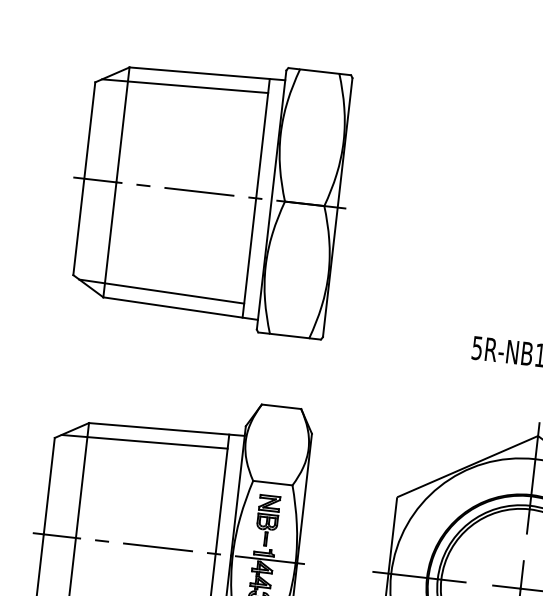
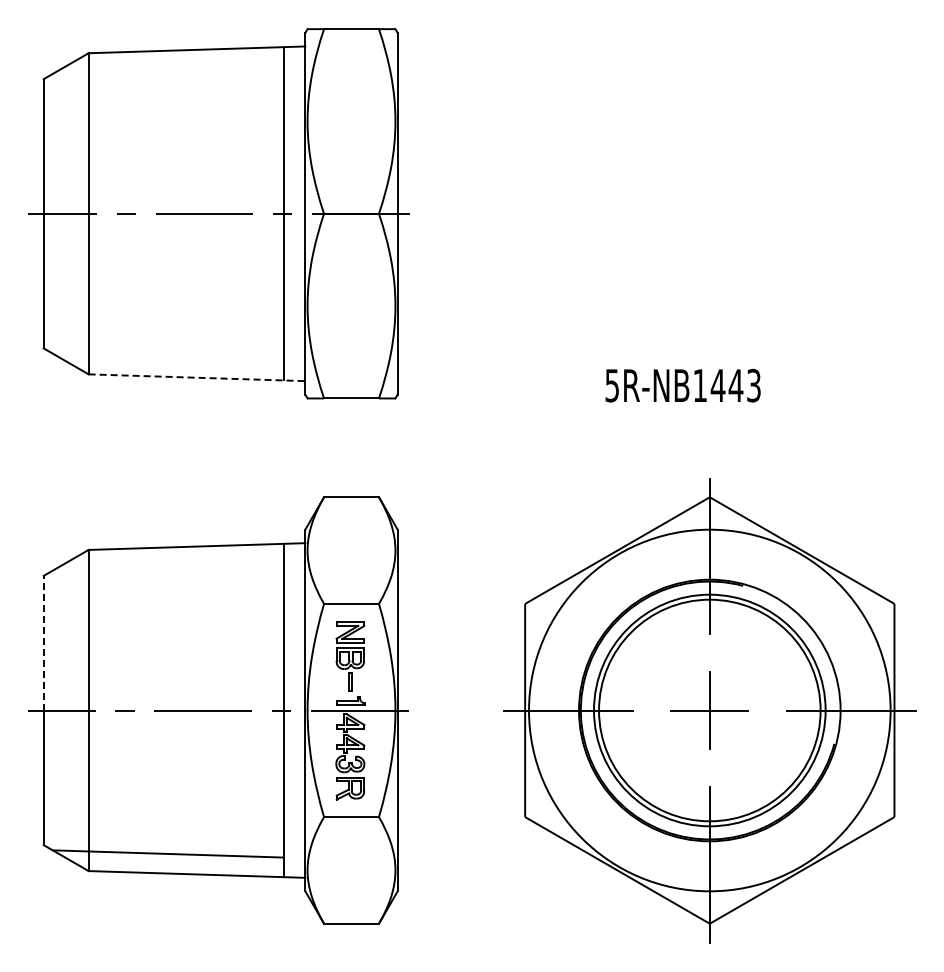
line: (184, 85) -> (167, 69), removed
line: (161, 290) -> (167, 356), removed
line: (181, 308) -> (197, 377), solid -> dashed
line: (144, 441) -> (167, 566), removed
line: (49, 485) -> (43, 642), solid -> dashed

